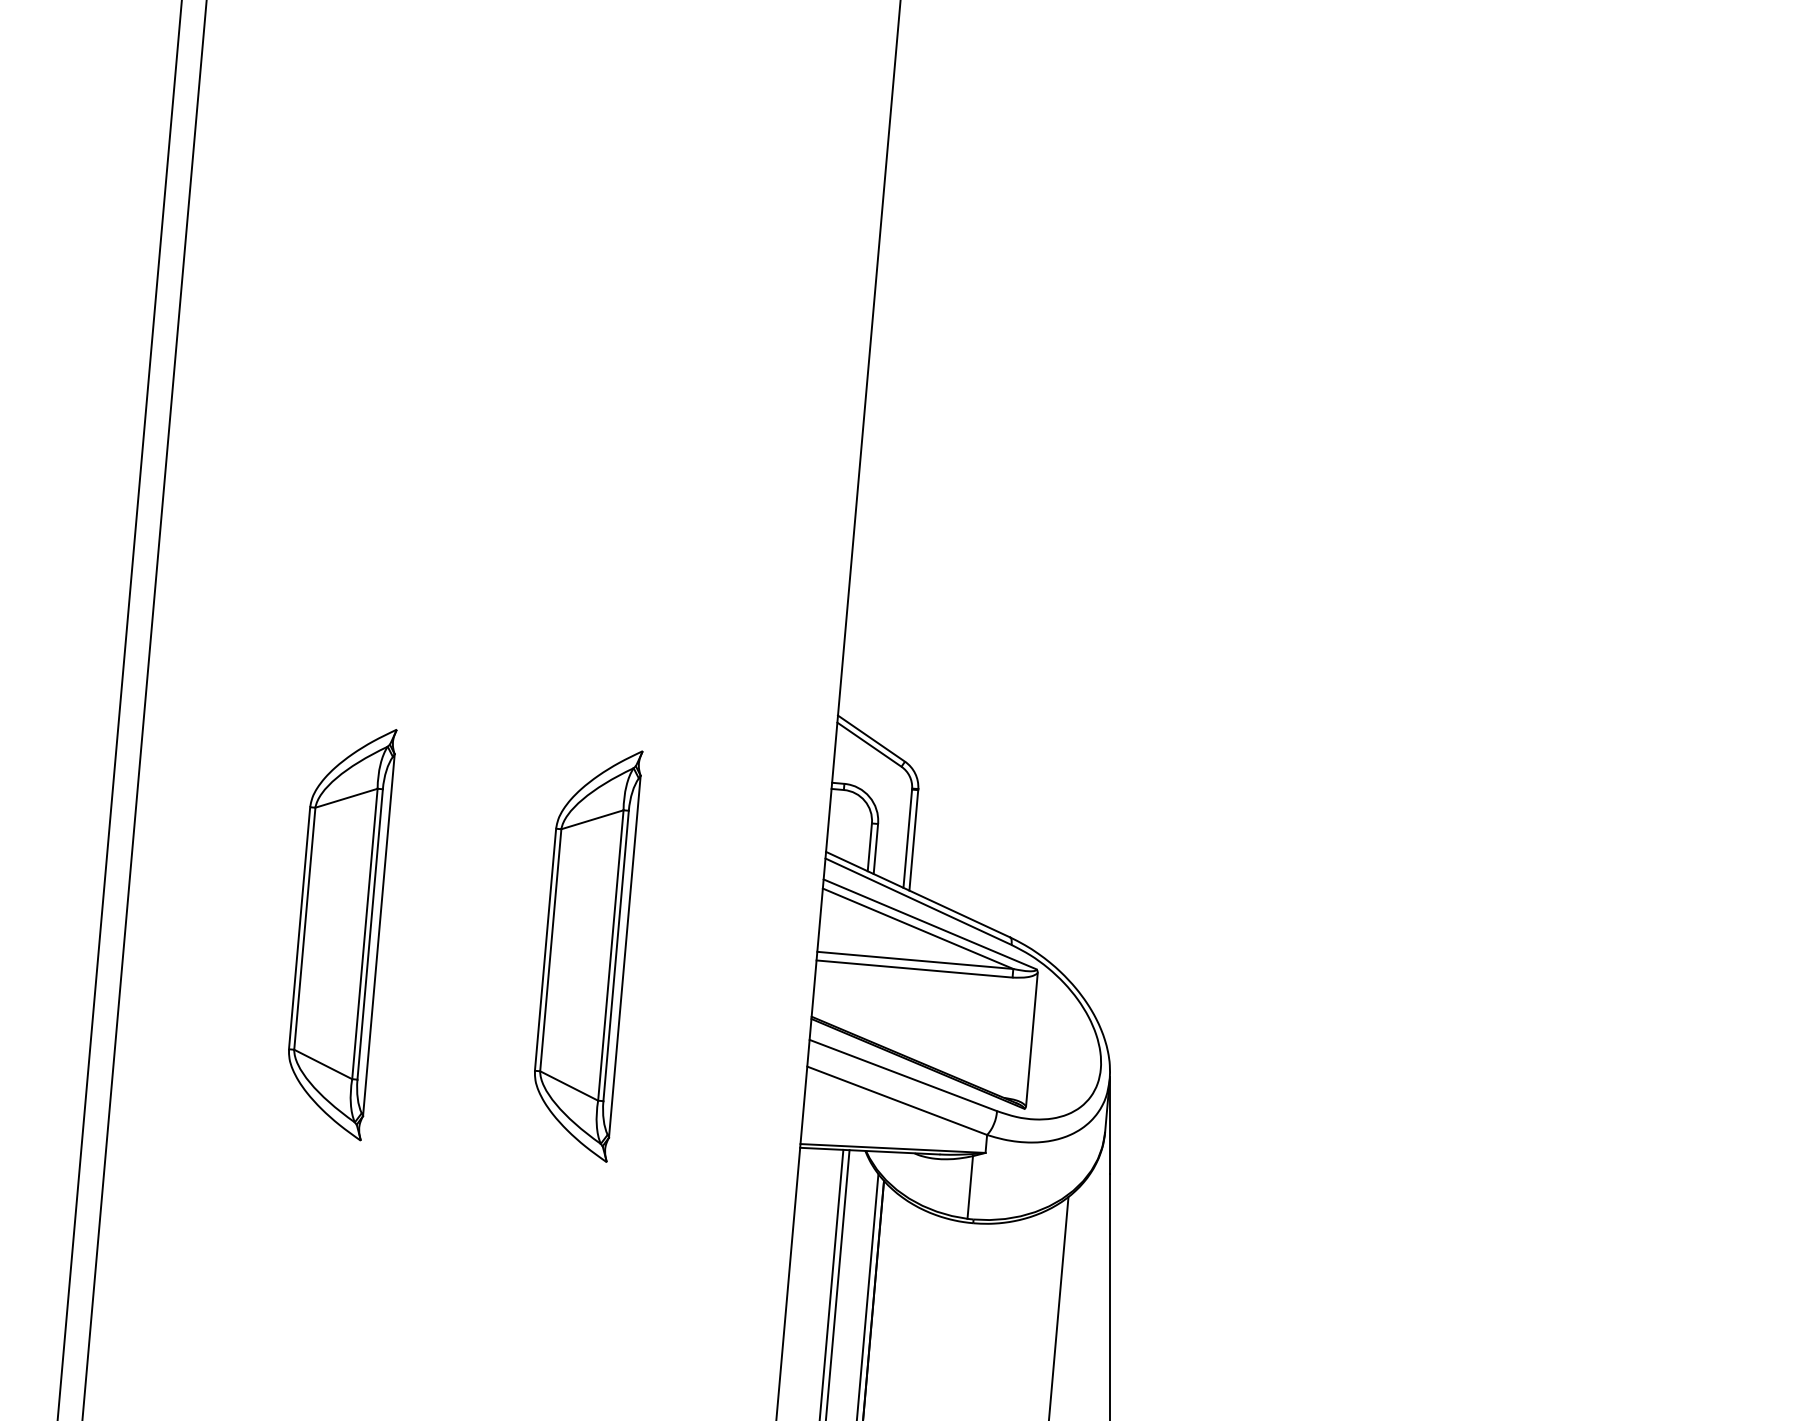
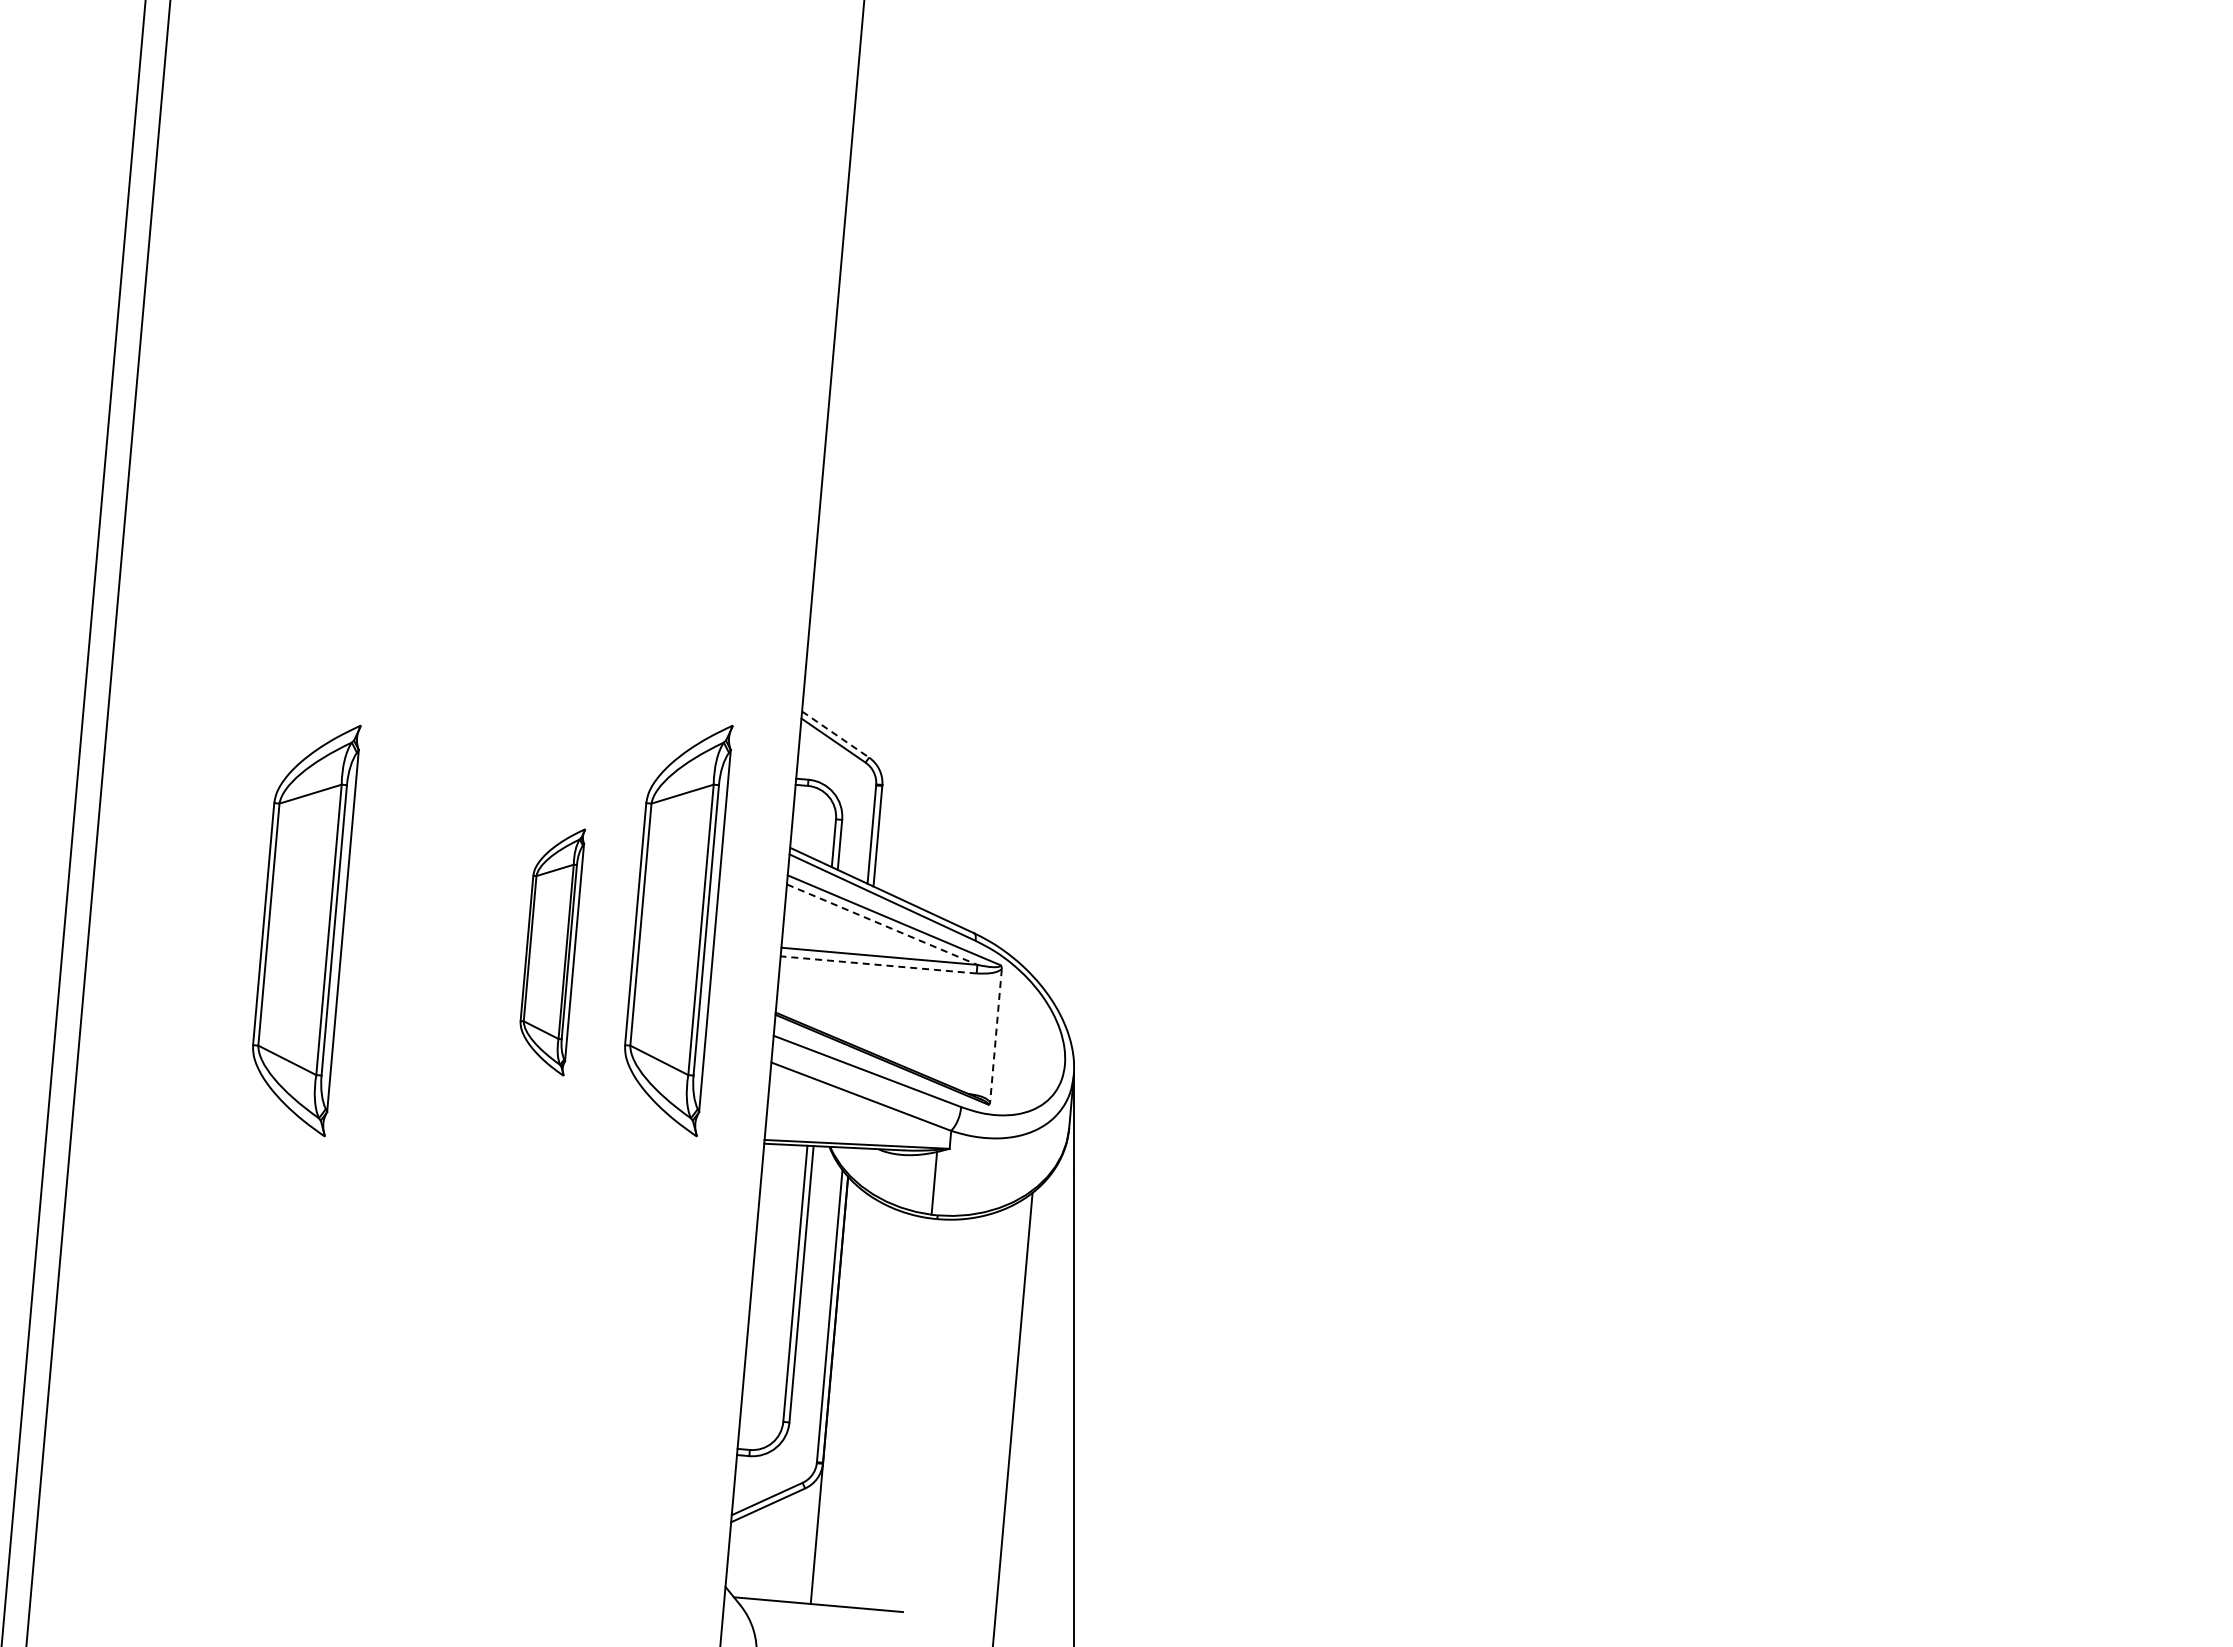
line: (871, 738) -> (835, 734), solid -> dashed
line: (918, 928) -> (882, 924), solid -> dashed
part: (714, 934) -> (678, 930), added
part: (588, 956) -> (552, 952), size x0.6
line: (914, 968) -> (878, 964), solid -> dashed
line: (1032, 1039) -> (996, 1035), solid -> dashed

